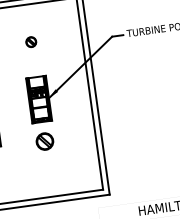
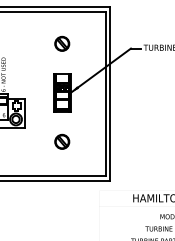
part: (31, 41) -> (62, 43), size x1.67
part: (45, 141) -> (62, 141), moved

